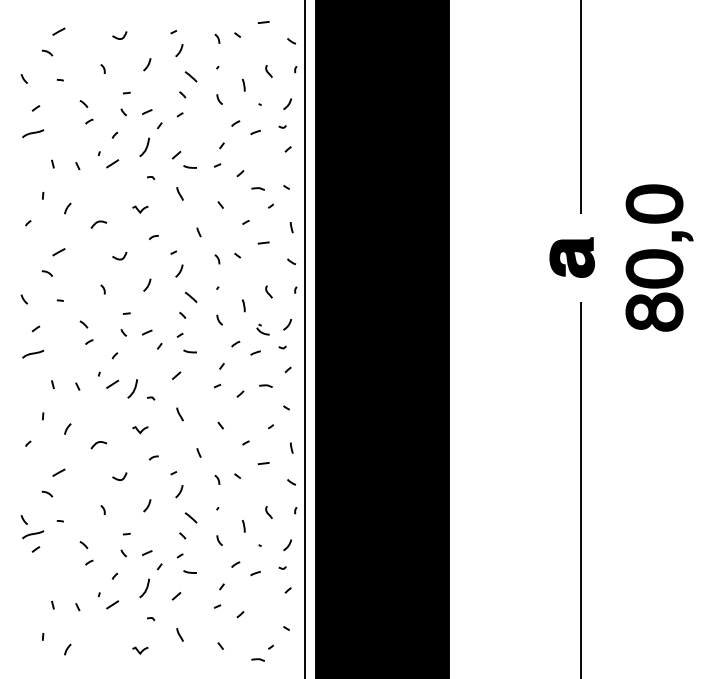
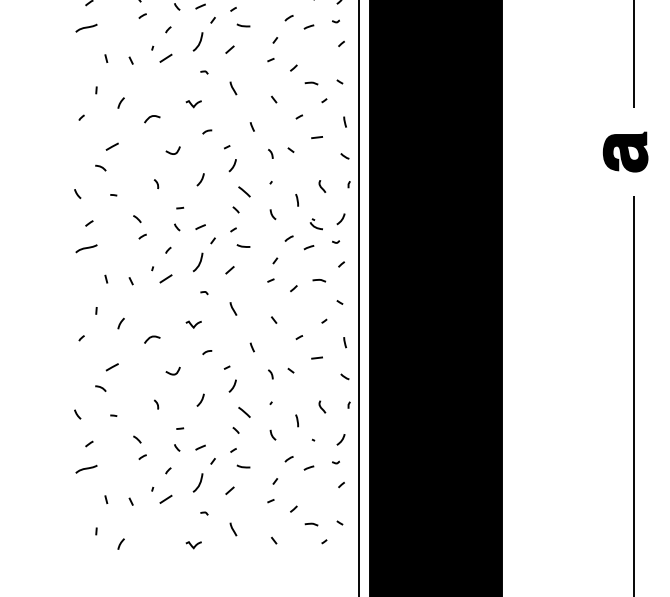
curve: (189, 166) -> (242, 25), moved
curve: (133, 389) -> (198, 263), moved
curve: (33, 534) -> (86, 469), moved
curve: (257, 659) -> (310, 524), moved

